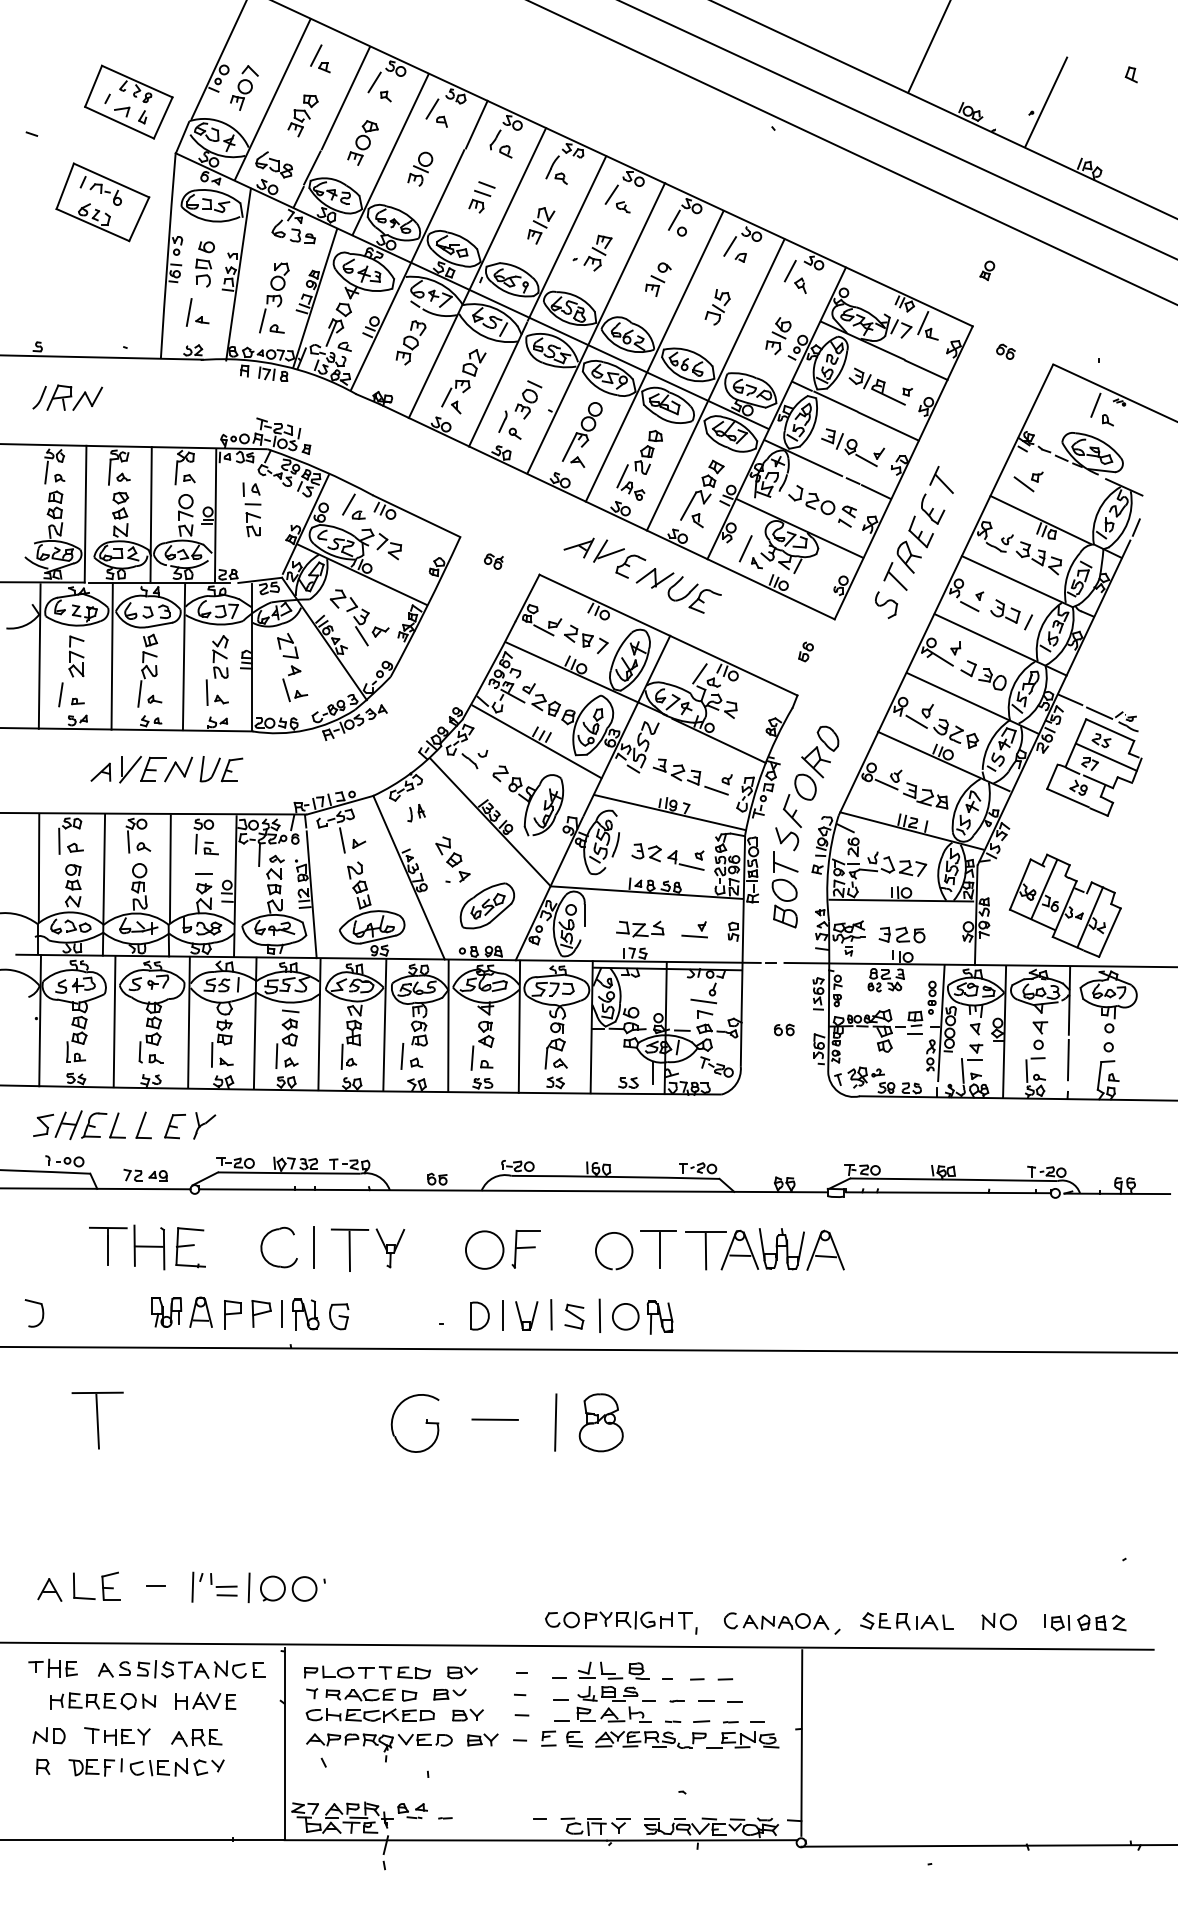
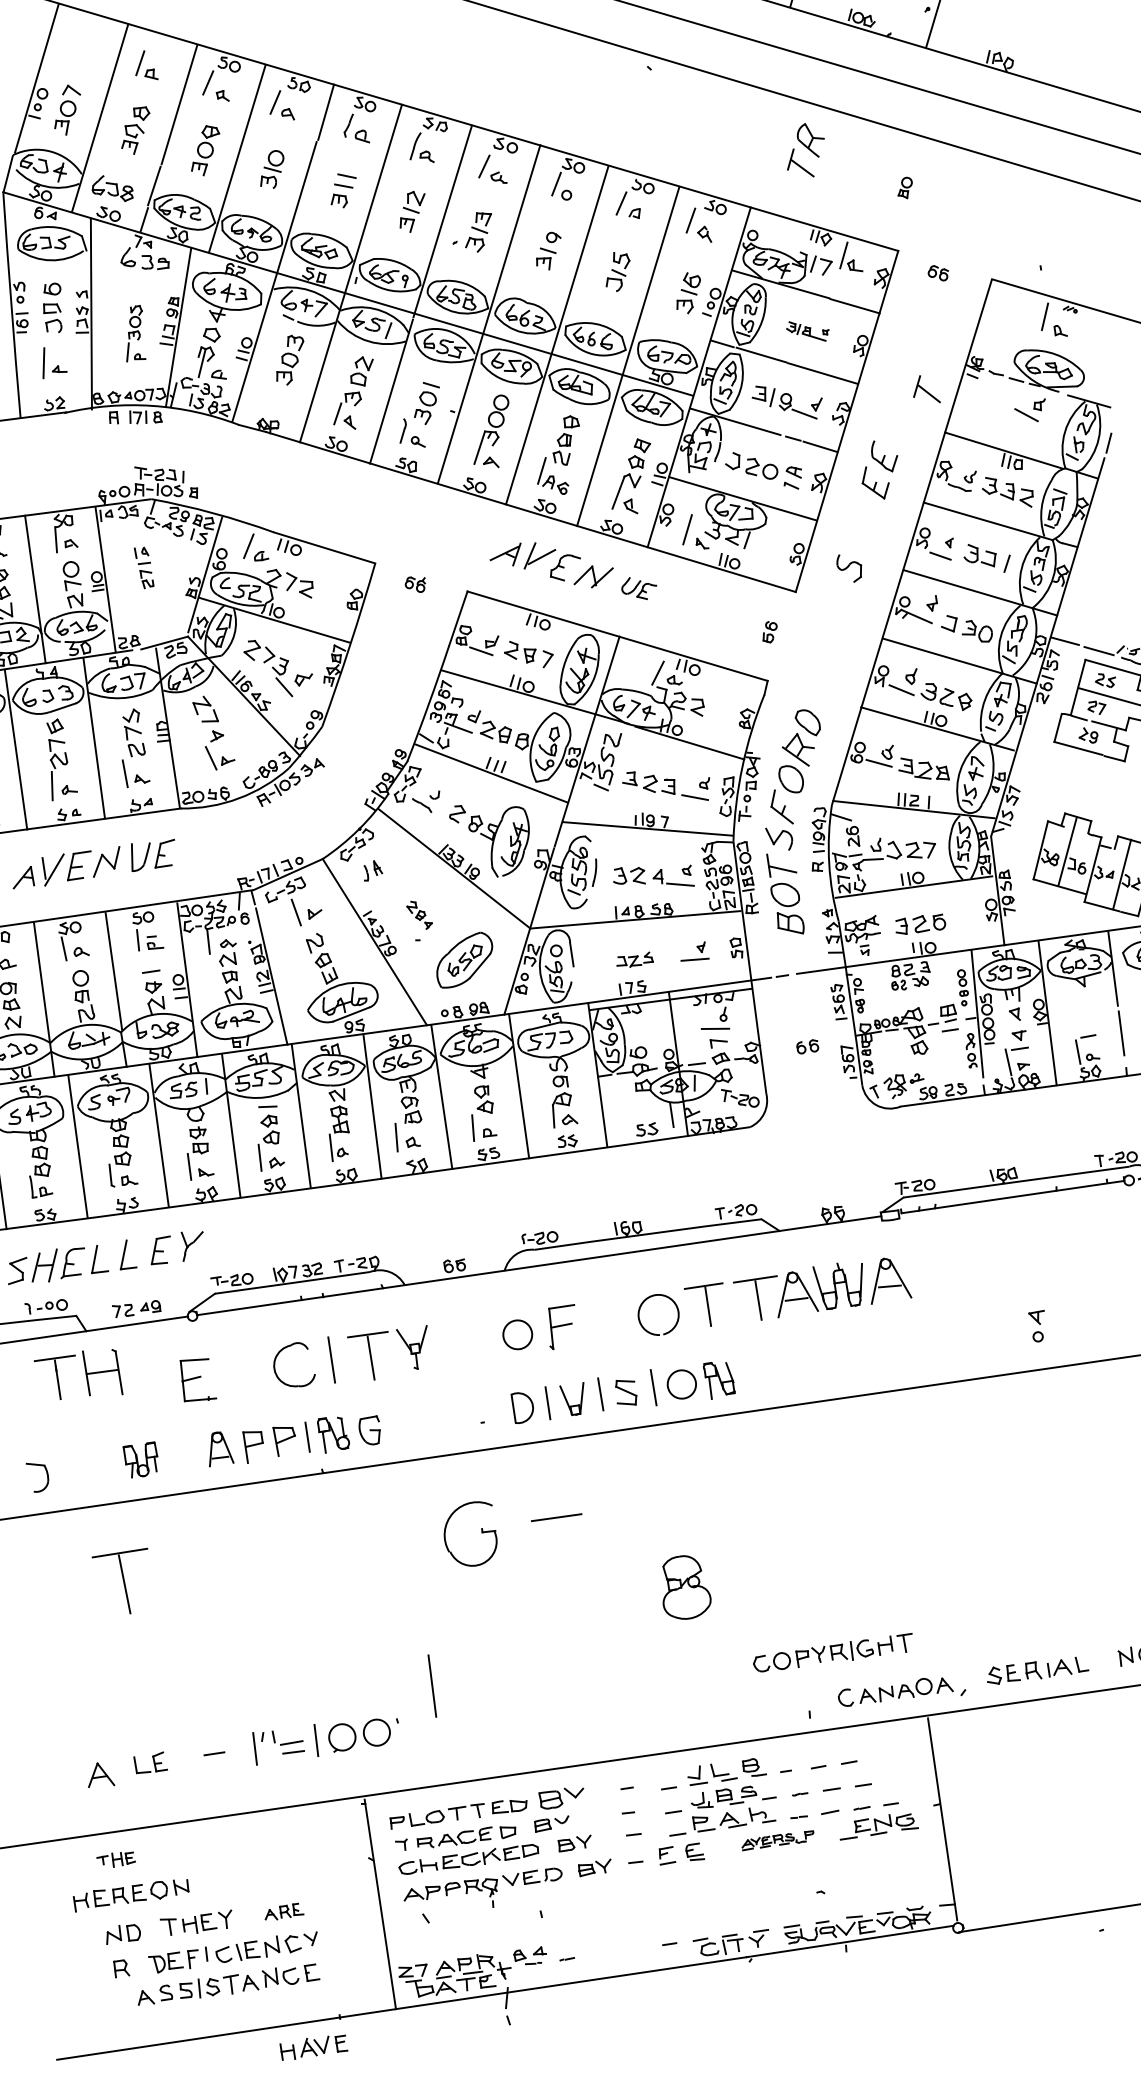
part: (274, 297) -> (134, 333), size x0.7
part: (880, 386) -> (807, 331), size x0.6
part: (941, 479) -> (925, 389), moved
part: (1028, 481) -> (1030, 411), moved
part: (251, 509) -> (143, 567), size x0.7
part: (902, 565) -> (805, 150), moved
part: (694, 594) -> (639, 587), size x0.6
part: (452, 859) -> (419, 915), size x0.6
part: (640, 928) -> (634, 959), size x0.7
part: (1040, 1035) -> (1038, 1326), moved
part: (127, 1247) -> (78, 1376), moved
circle: (484, 1249) -> (517, 1334), size x0.7
part: (166, 1312) -> (141, 1460), moved
line: (555, 1422) -> (432, 1686), moved
part: (600, 1422) -> (684, 1587), moved
part: (96, 1585) -> (149, 1762), size x0.6
part: (618, 1620) -> (833, 1653), moved
part: (52, 1667) -> (115, 1859), size x0.7
part: (181, 1669) -> (227, 1984), moved
part: (462, 1672) -> (562, 1797), size x1.4
part: (205, 1700) -> (313, 2046), moved
part: (103, 1701) -> (131, 1894), moved
part: (196, 1737) -> (283, 1911), size x0.7
part: (650, 1739) -> (777, 1840), size x0.6

